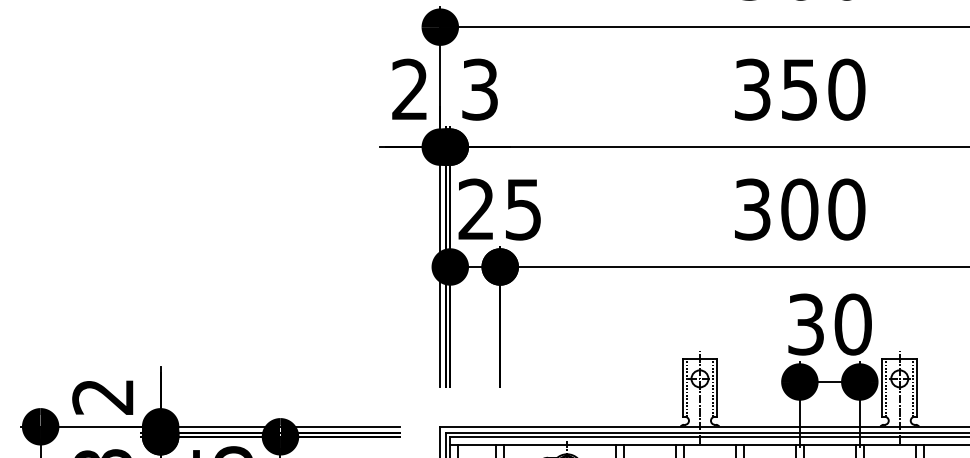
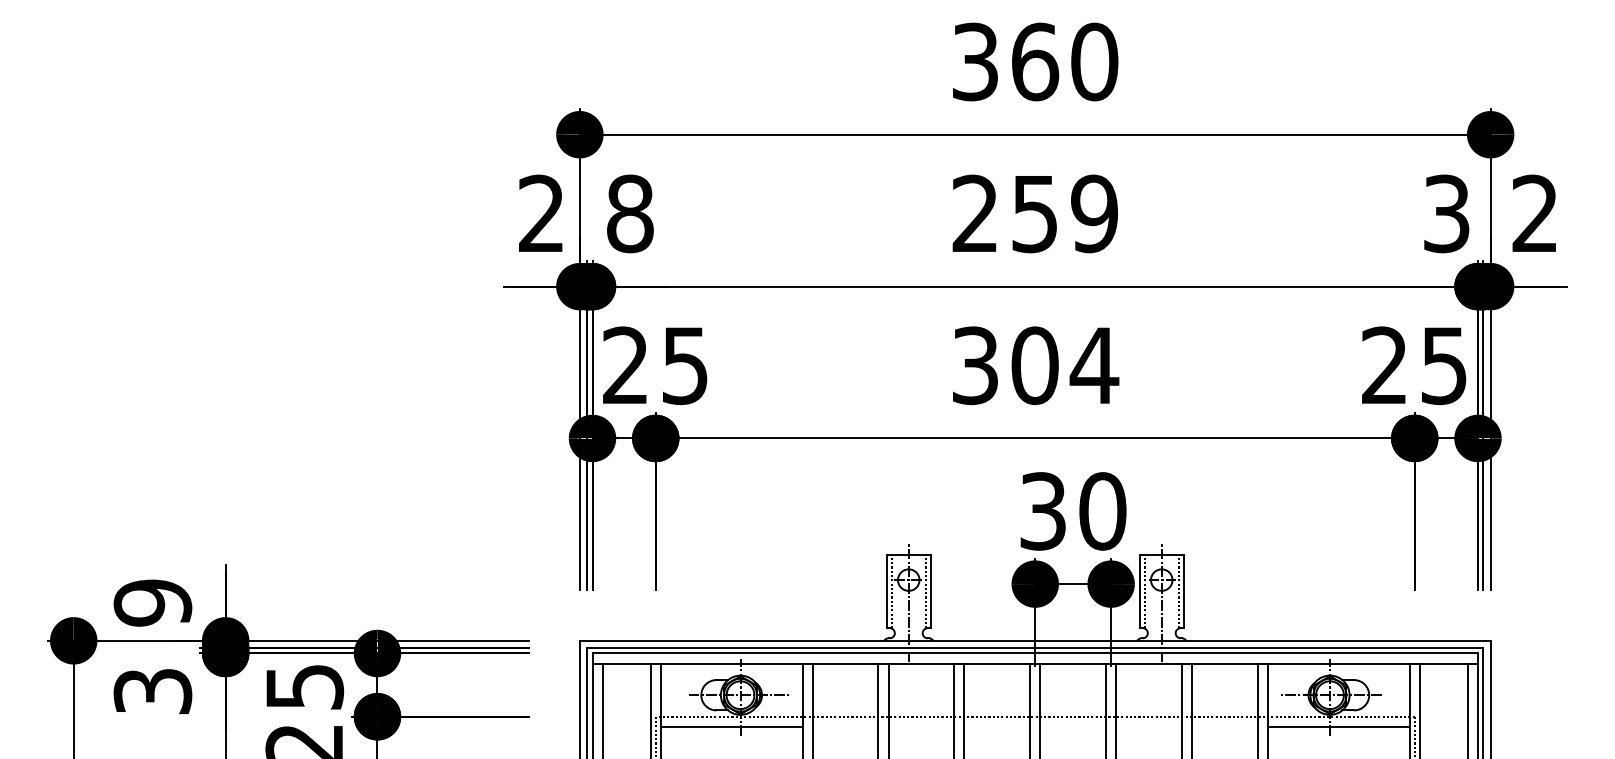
text: (480, 89) -> (630, 213), 3 -> 8
text: (800, 89) -> (1035, 213), 350 -> 259
text: (846, 209) -> (1094, 365), 300 -> 304
text: (102, 396) -> (152, 602), 2 -> 9

